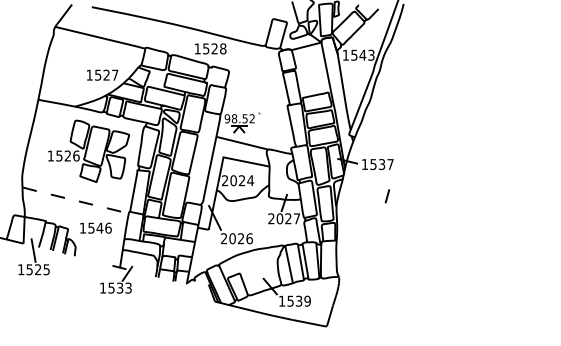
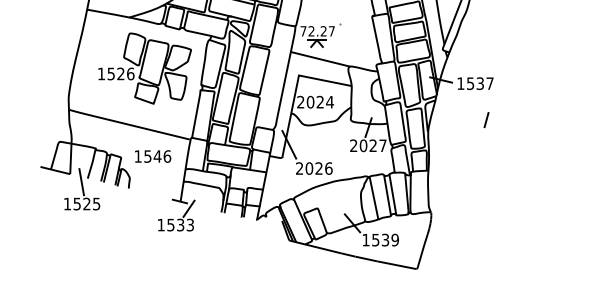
text: (239, 118) -> (317, 31), 98.52 -> 72.27
line: (74, 200) -> (128, 124), dashed -> solid

